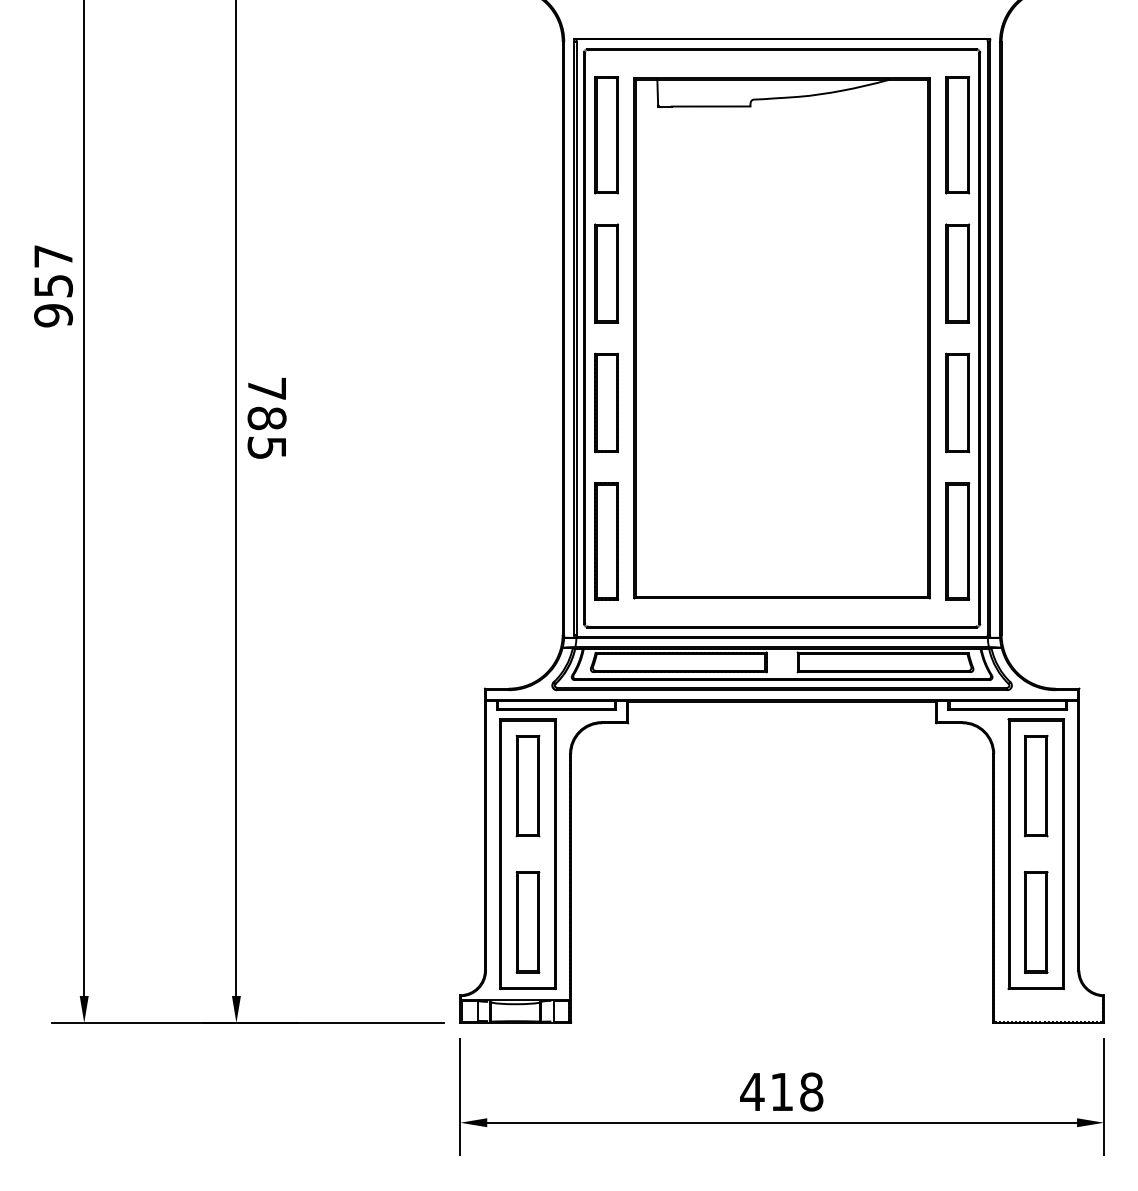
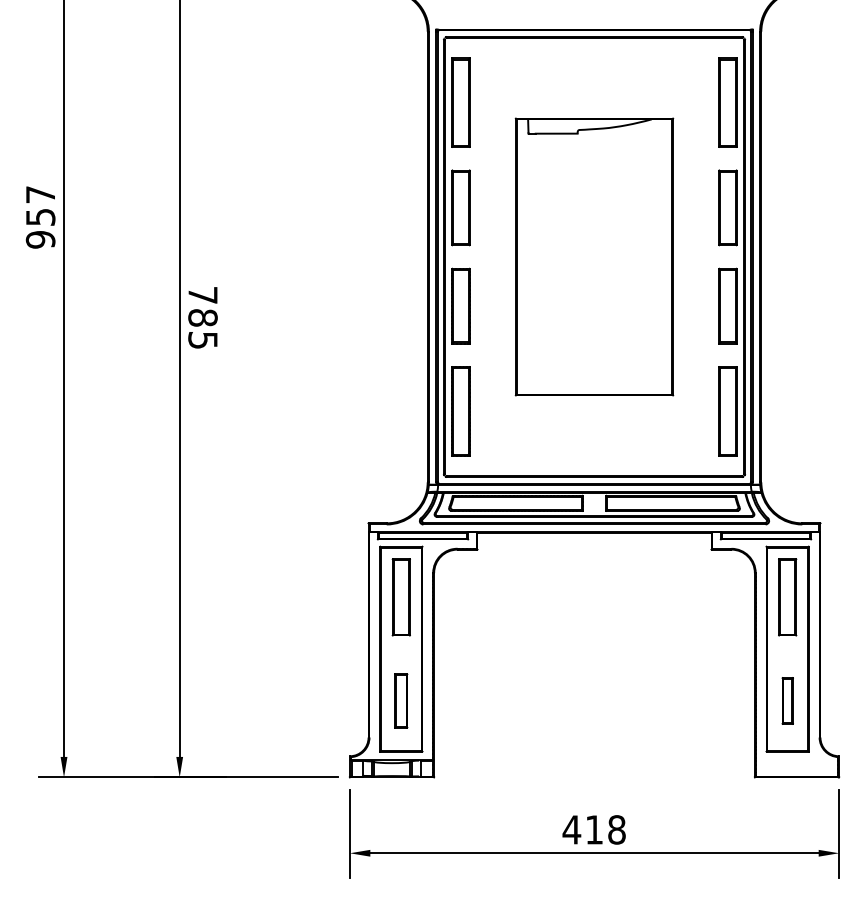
part: (782, 337) -> (594, 256), size x0.7
part: (526, 921) -> (400, 700), size x0.7
part: (1036, 921) -> (787, 700), size x0.6

